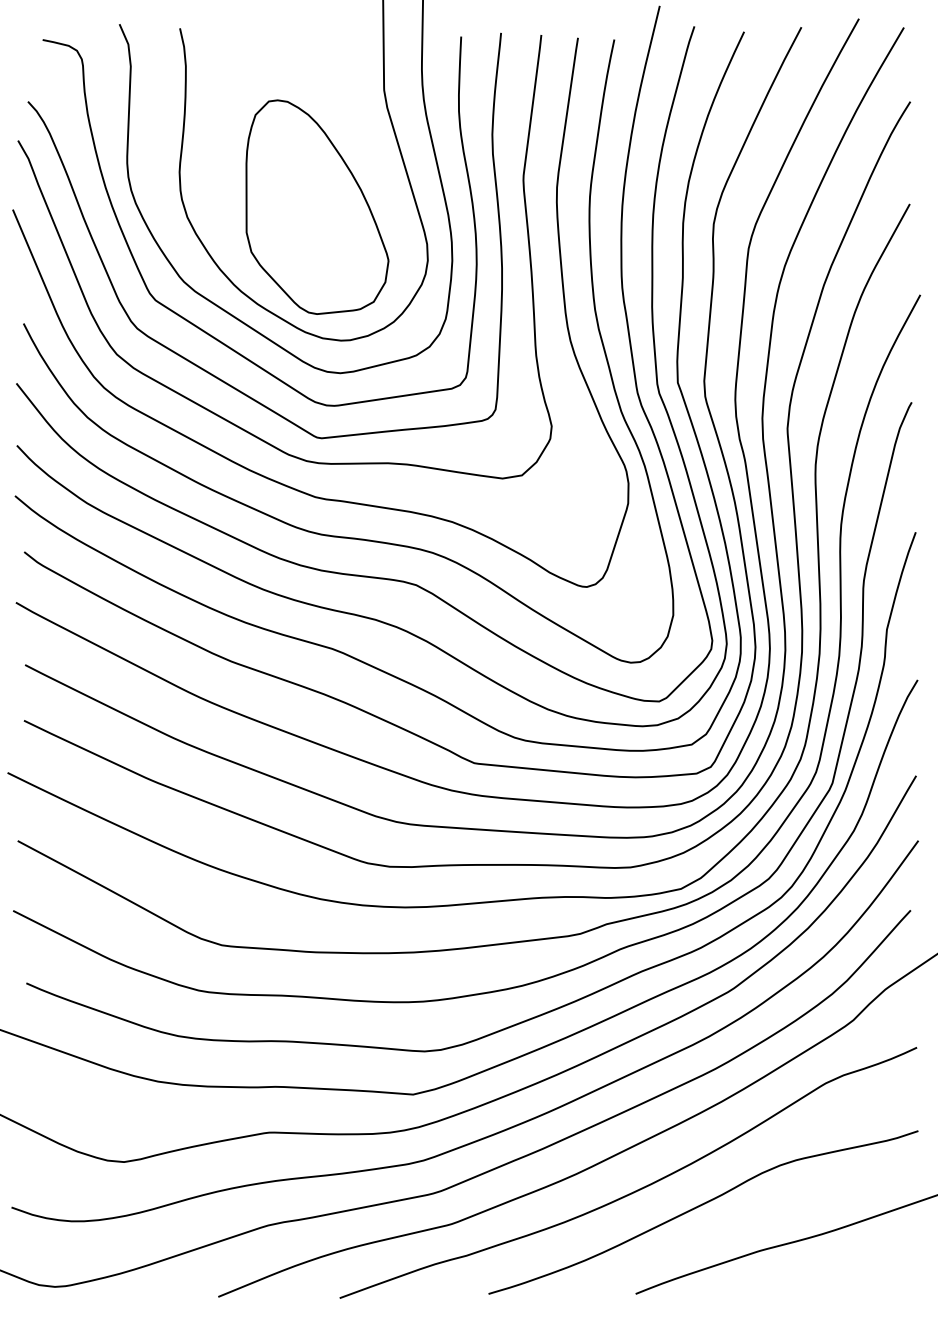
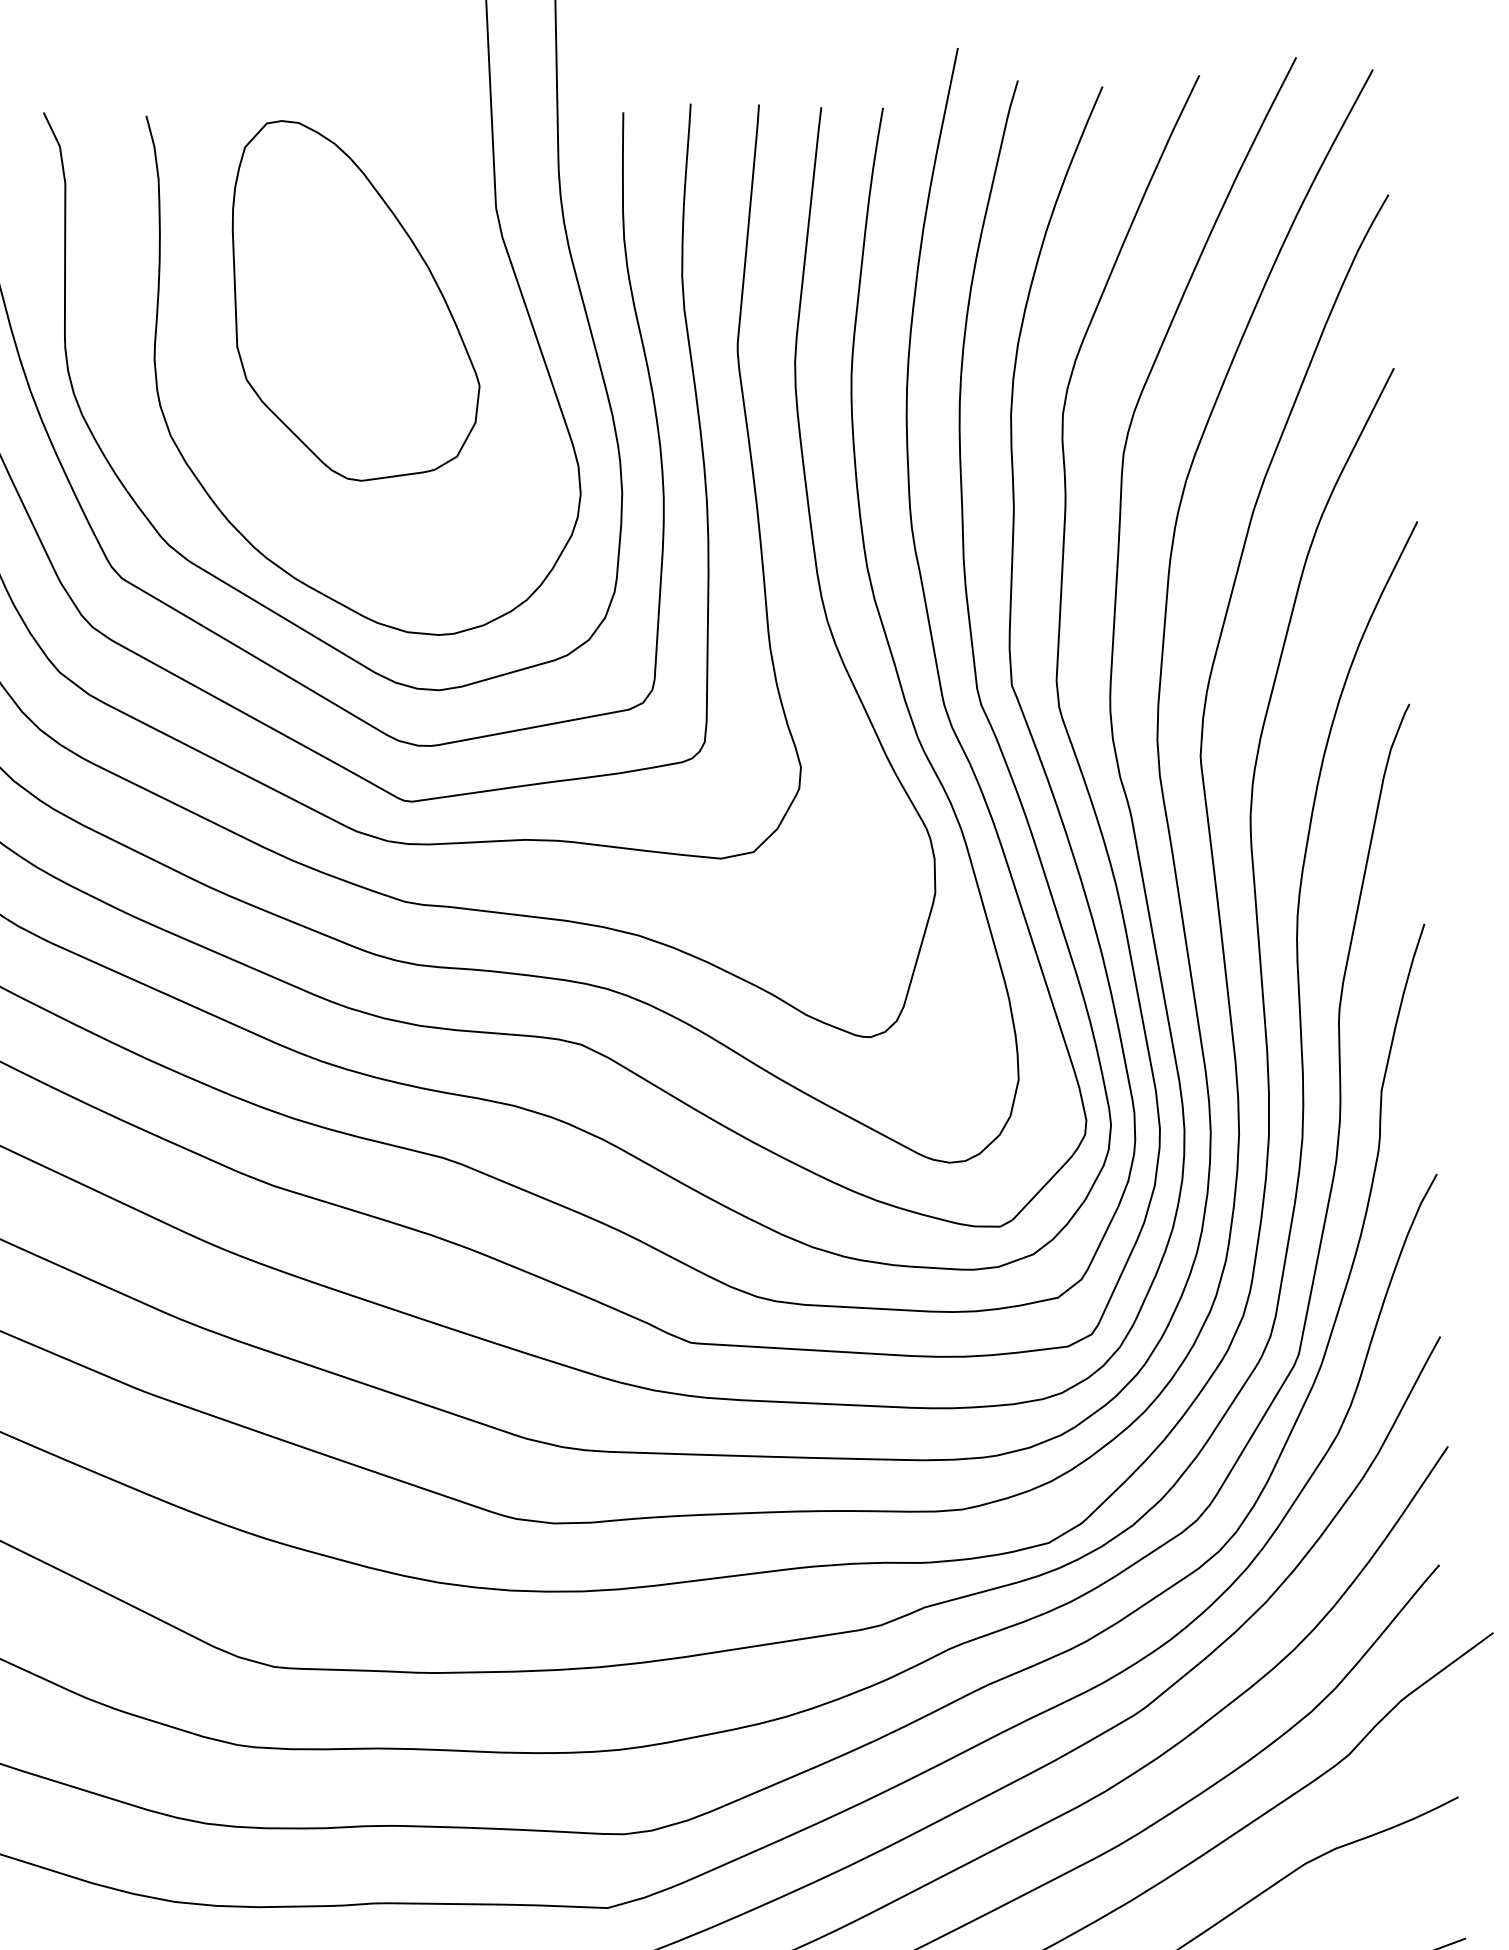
part: (317, 206) -> (355, 298), moved

